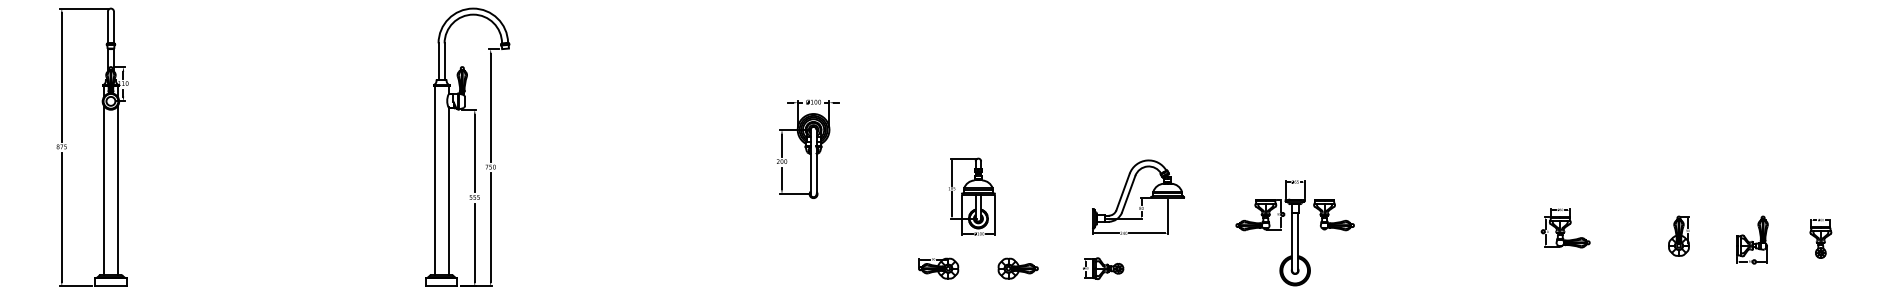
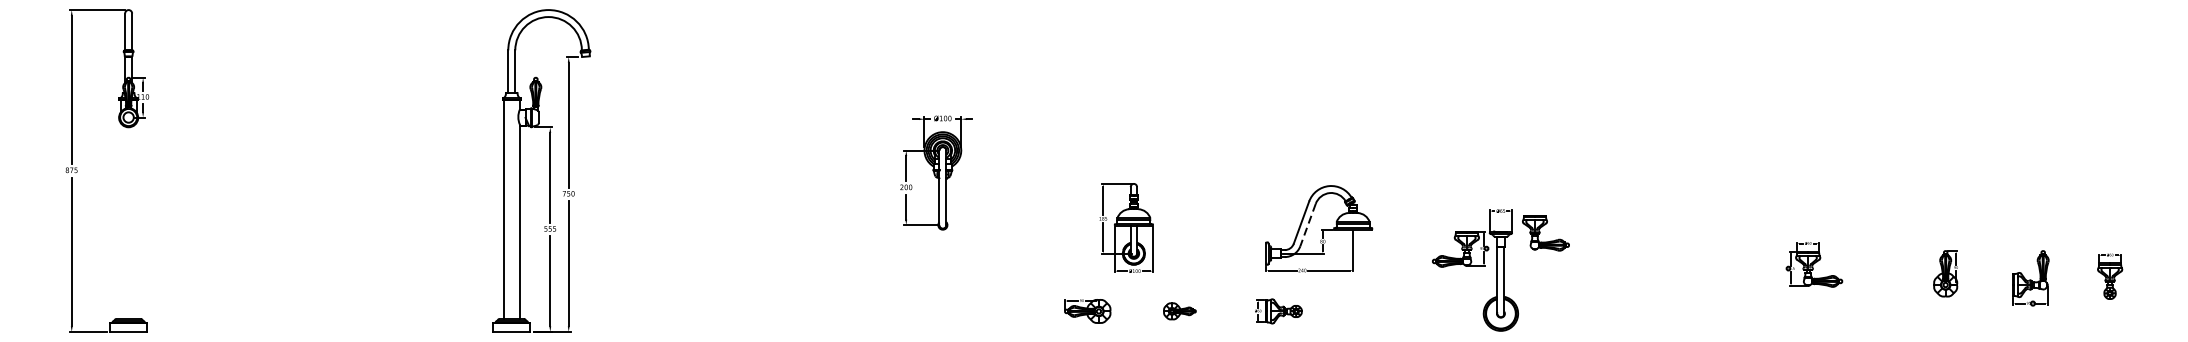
line: (103, 190) -> (120, 220), removed
line: (117, 190) -> (136, 220), removed
line: (1128, 194) -> (1307, 225), solid -> dashed
part: (1333, 215) -> (1545, 233), moved
part: (1017, 268) -> (1179, 311), size x0.7

